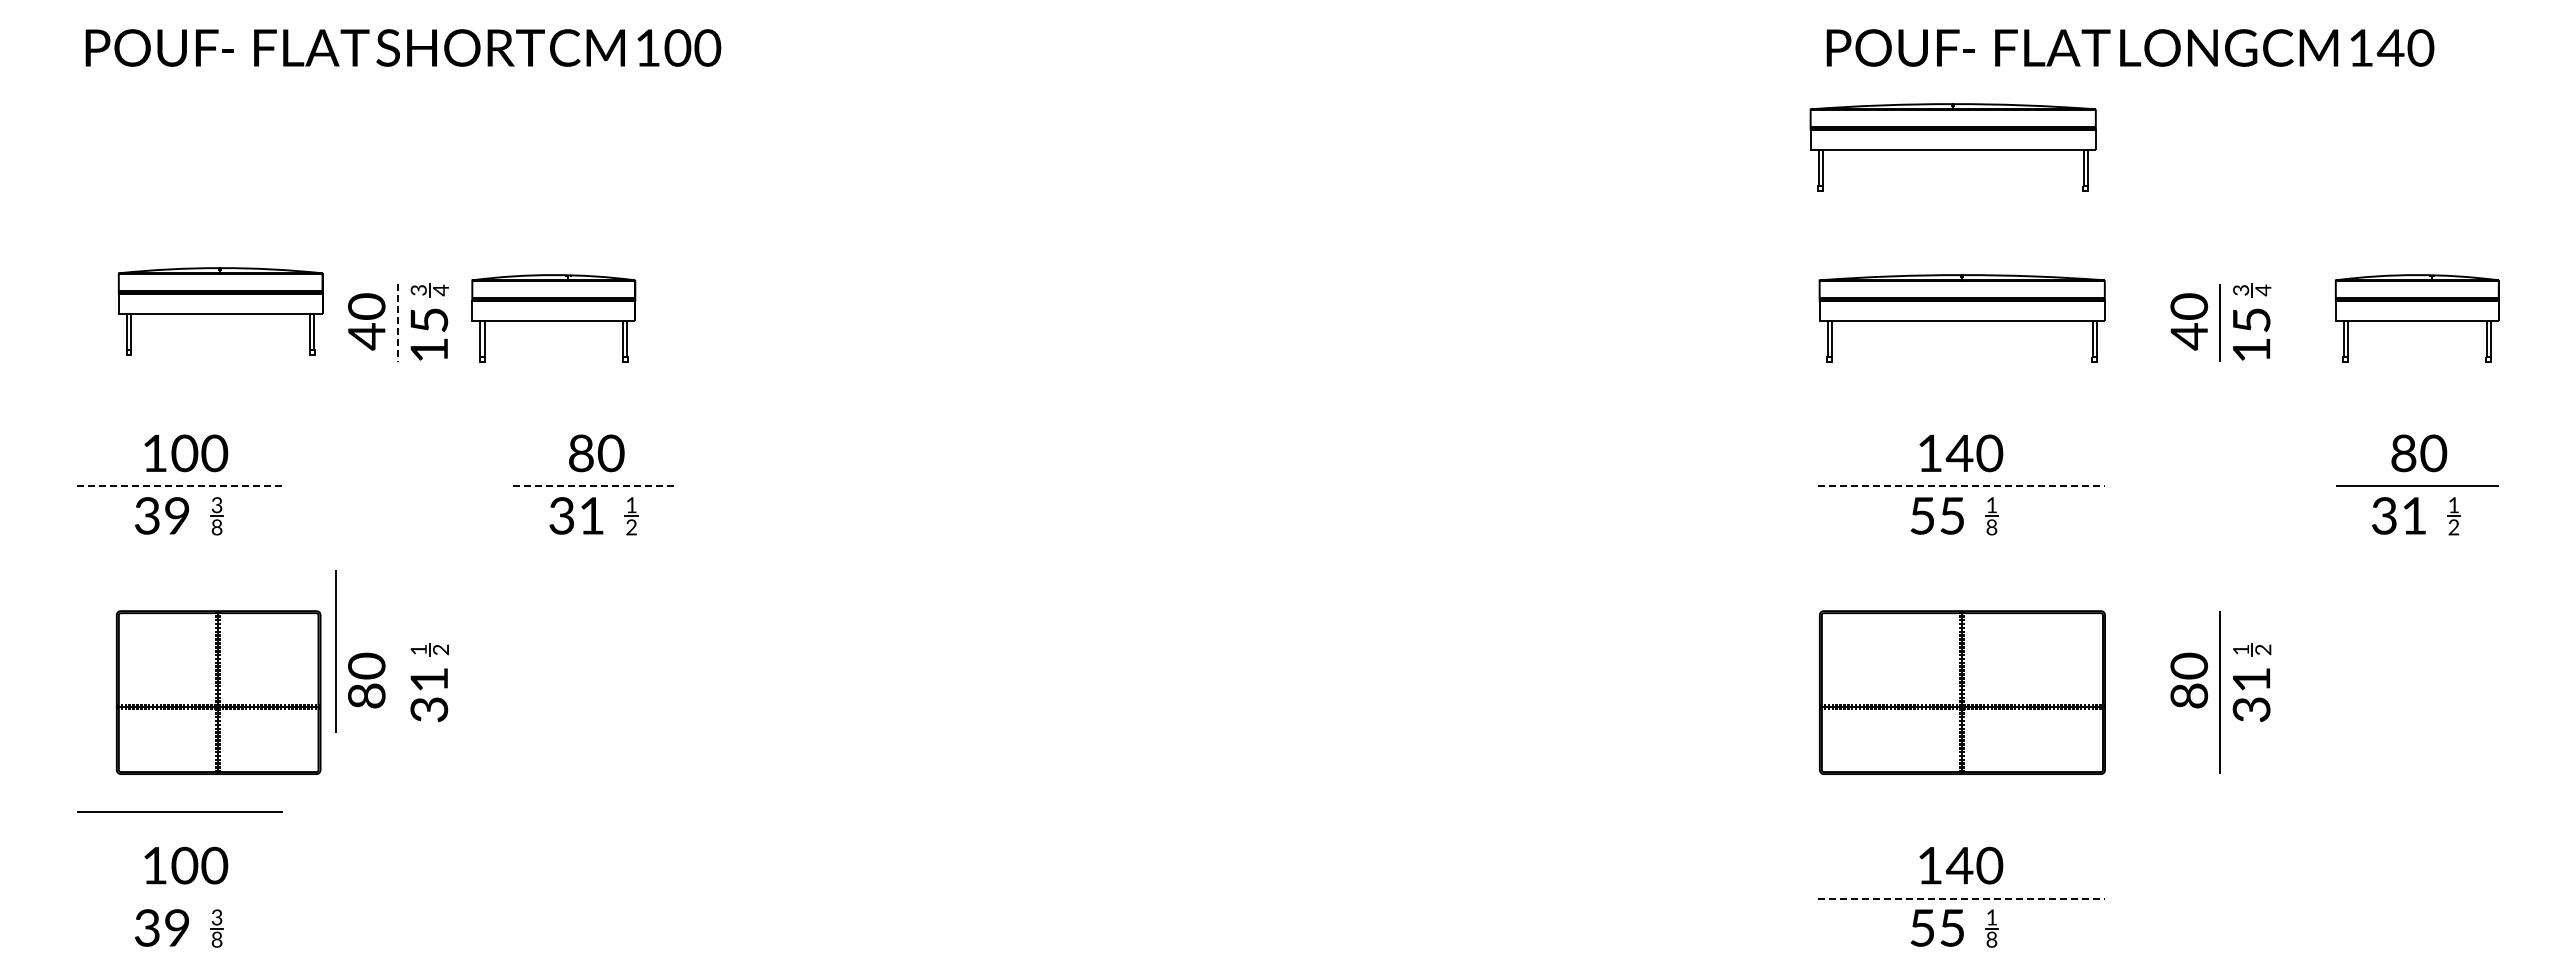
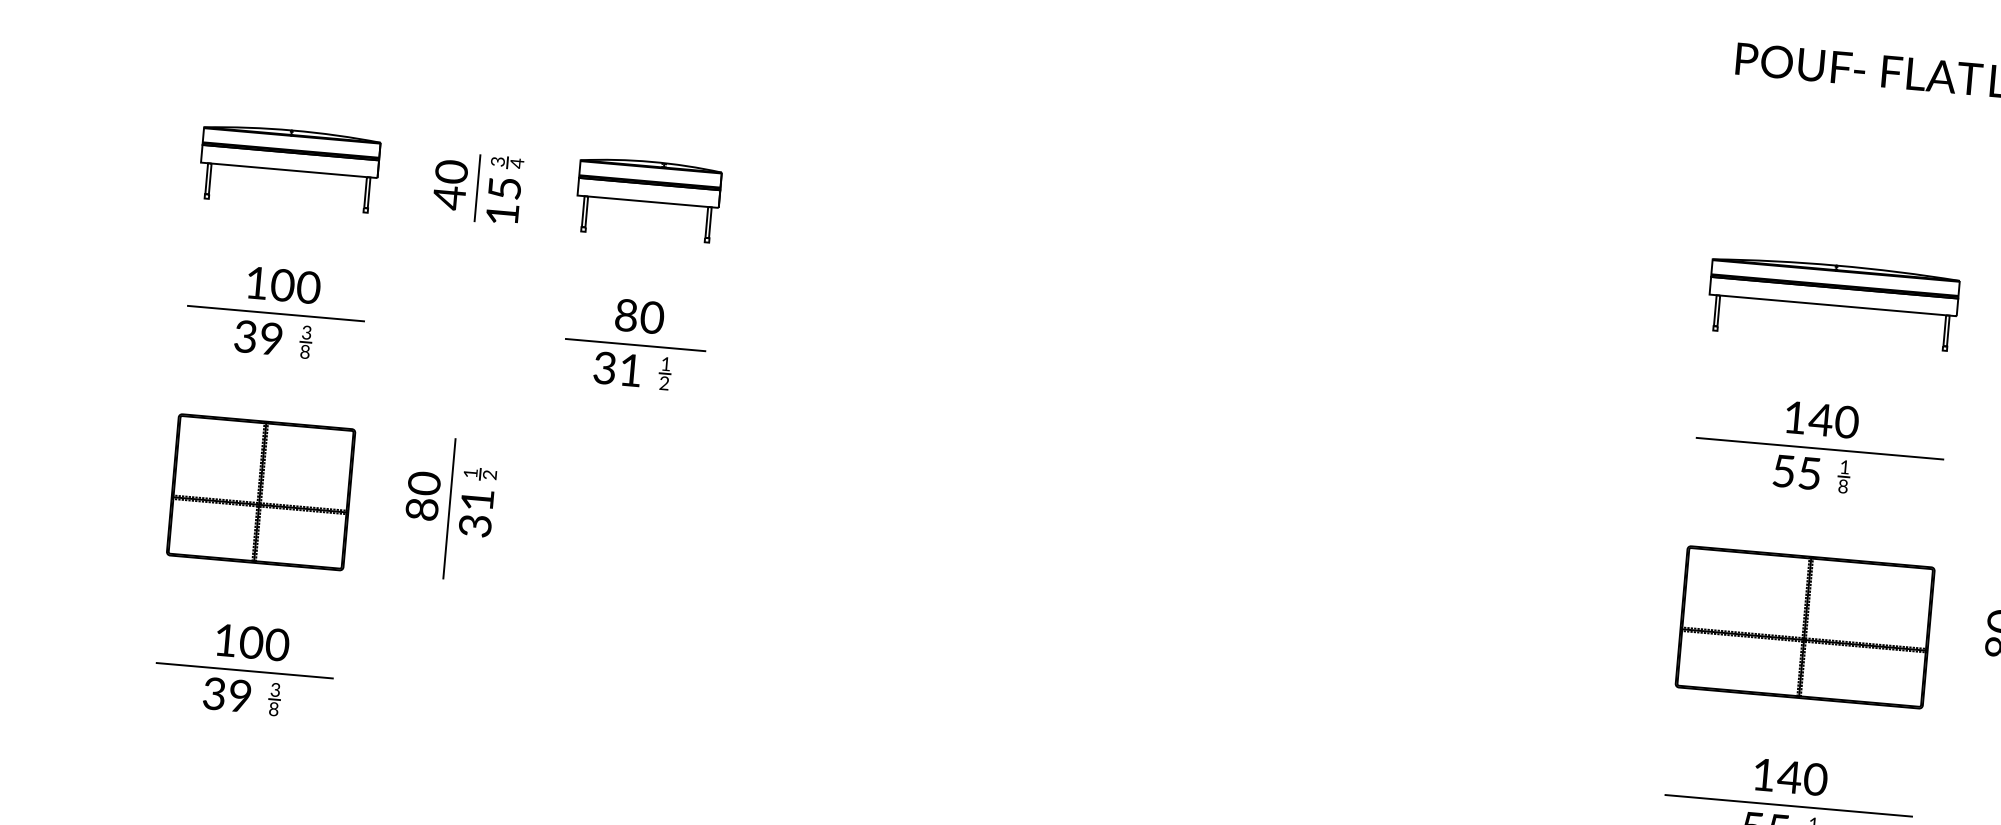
part: (1952, 147) -> (1837, 154), removed
part: (220, 311) -> (289, 168), moved
part: (553, 318) -> (648, 199), moved
line: (398, 323) -> (477, 188), dashed -> solid
line: (179, 486) -> (275, 313), dashed -> solid
line: (595, 486) -> (636, 345), dashed -> solid
line: (1962, 486) -> (1820, 448), dashed -> solid
line: (335, 651) -> (449, 508), moved
part: (218, 692) -> (260, 492), moved
line: (179, 811) -> (244, 670), moved
line: (1962, 898) -> (1789, 805), dashed -> solid

